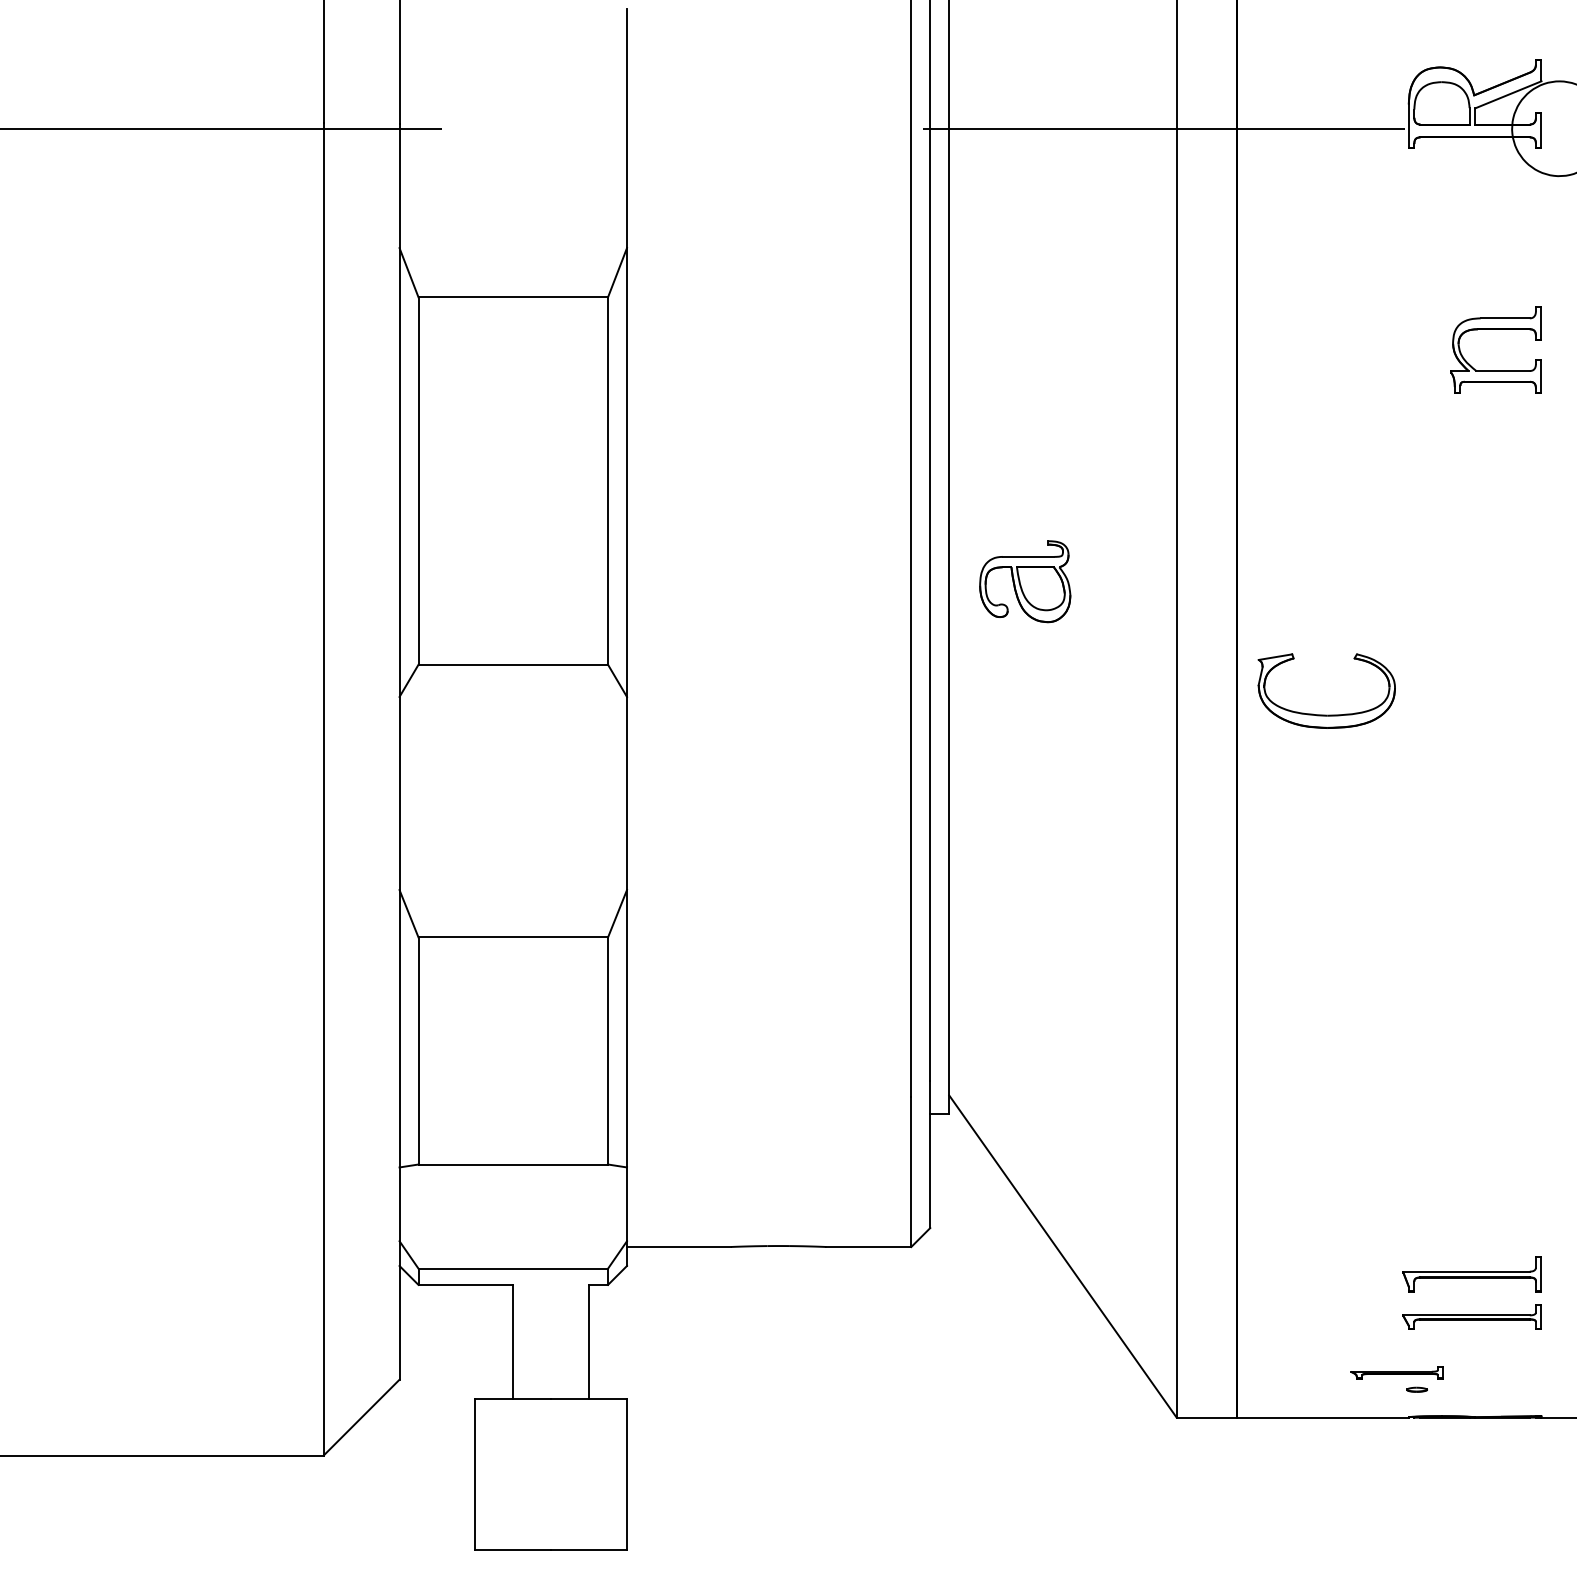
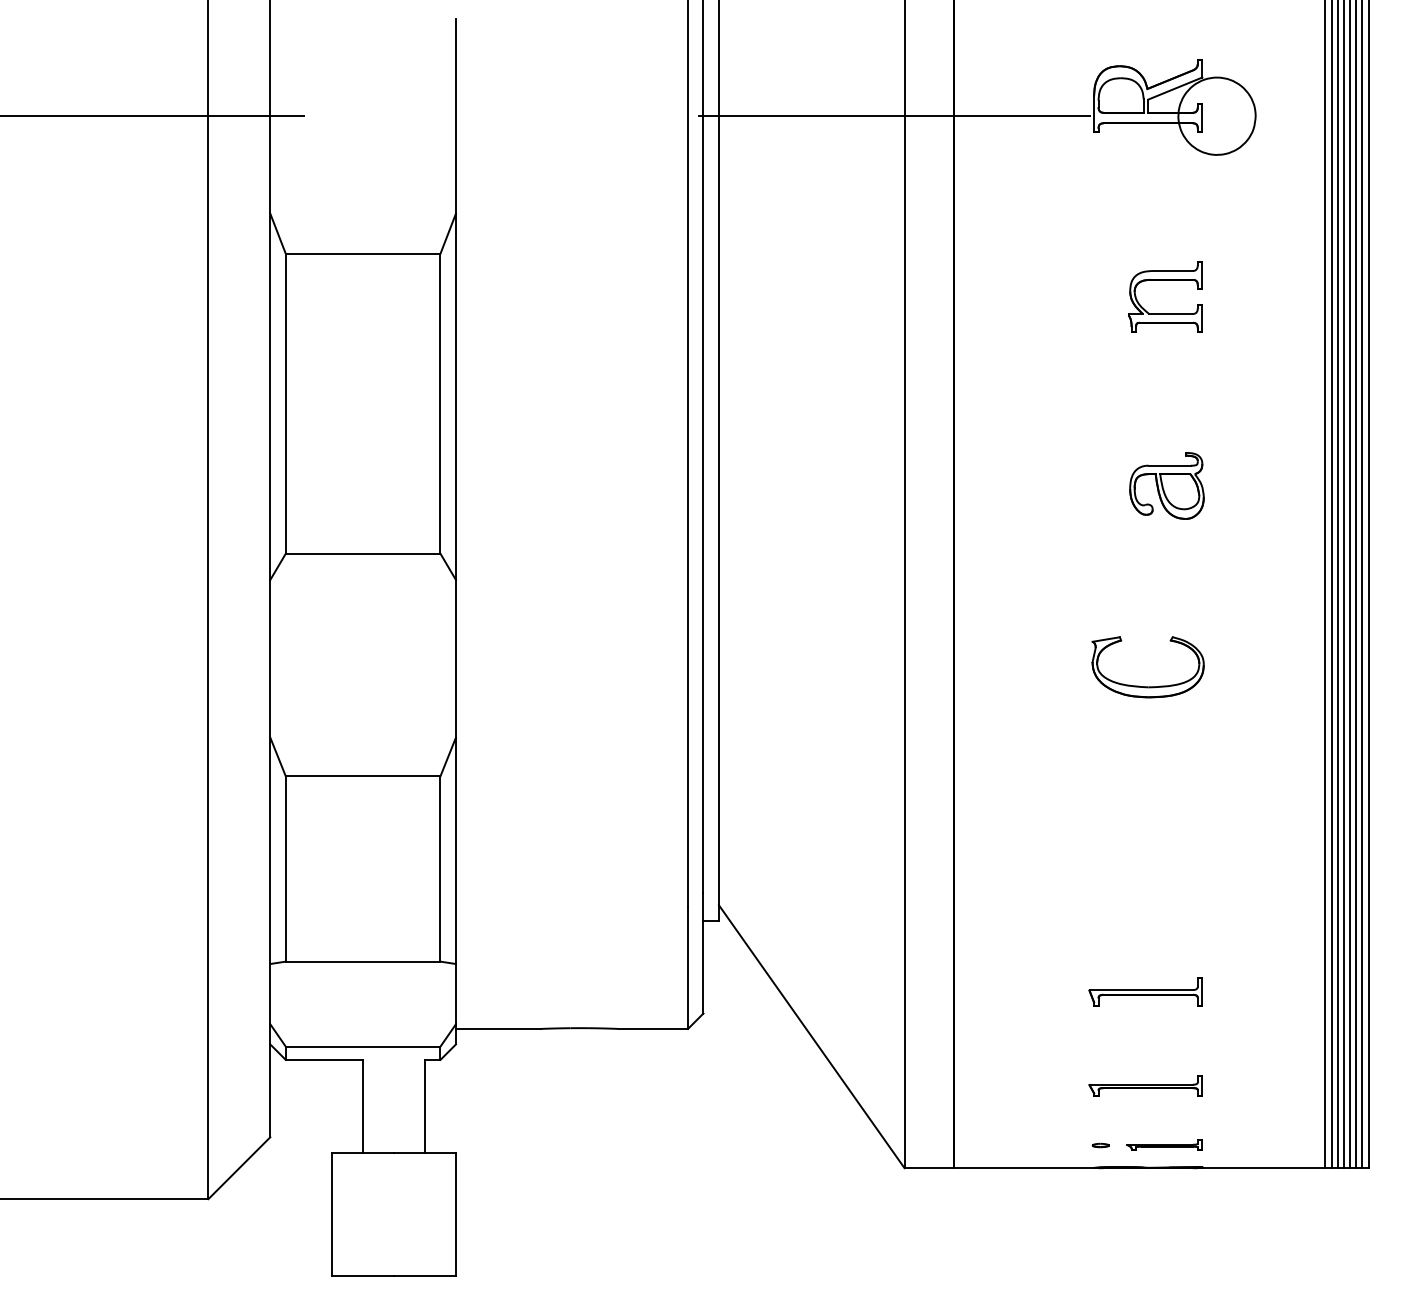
part: (1024, 581) -> (1166, 485), moved
part: (1326, 714) -> (1147, 686), moved
part: (1471, 1273) -> (1145, 991), moved
part: (1397, 1371) -> (1164, 1144), moved

